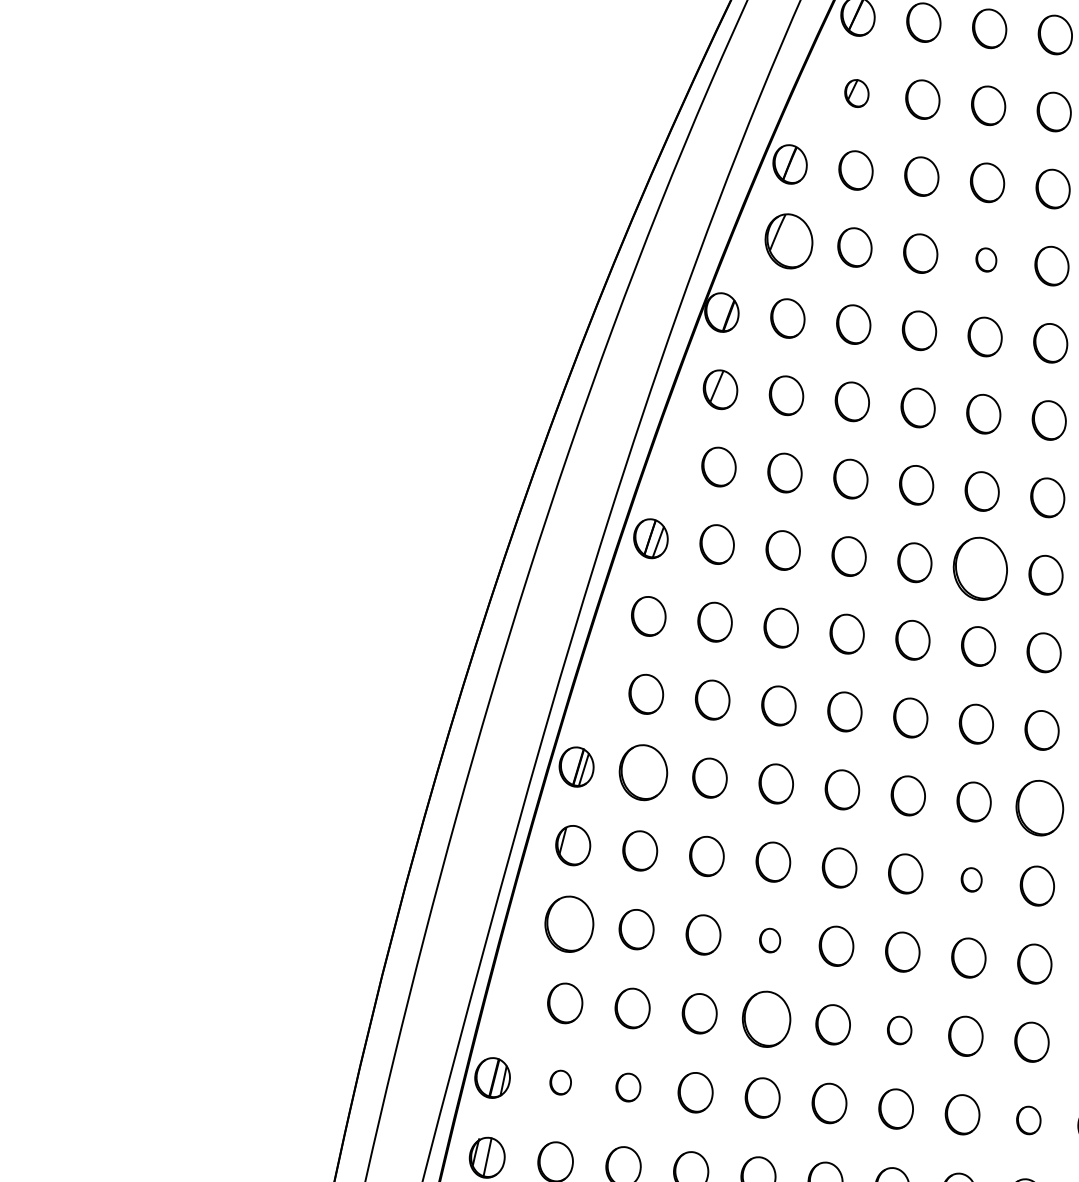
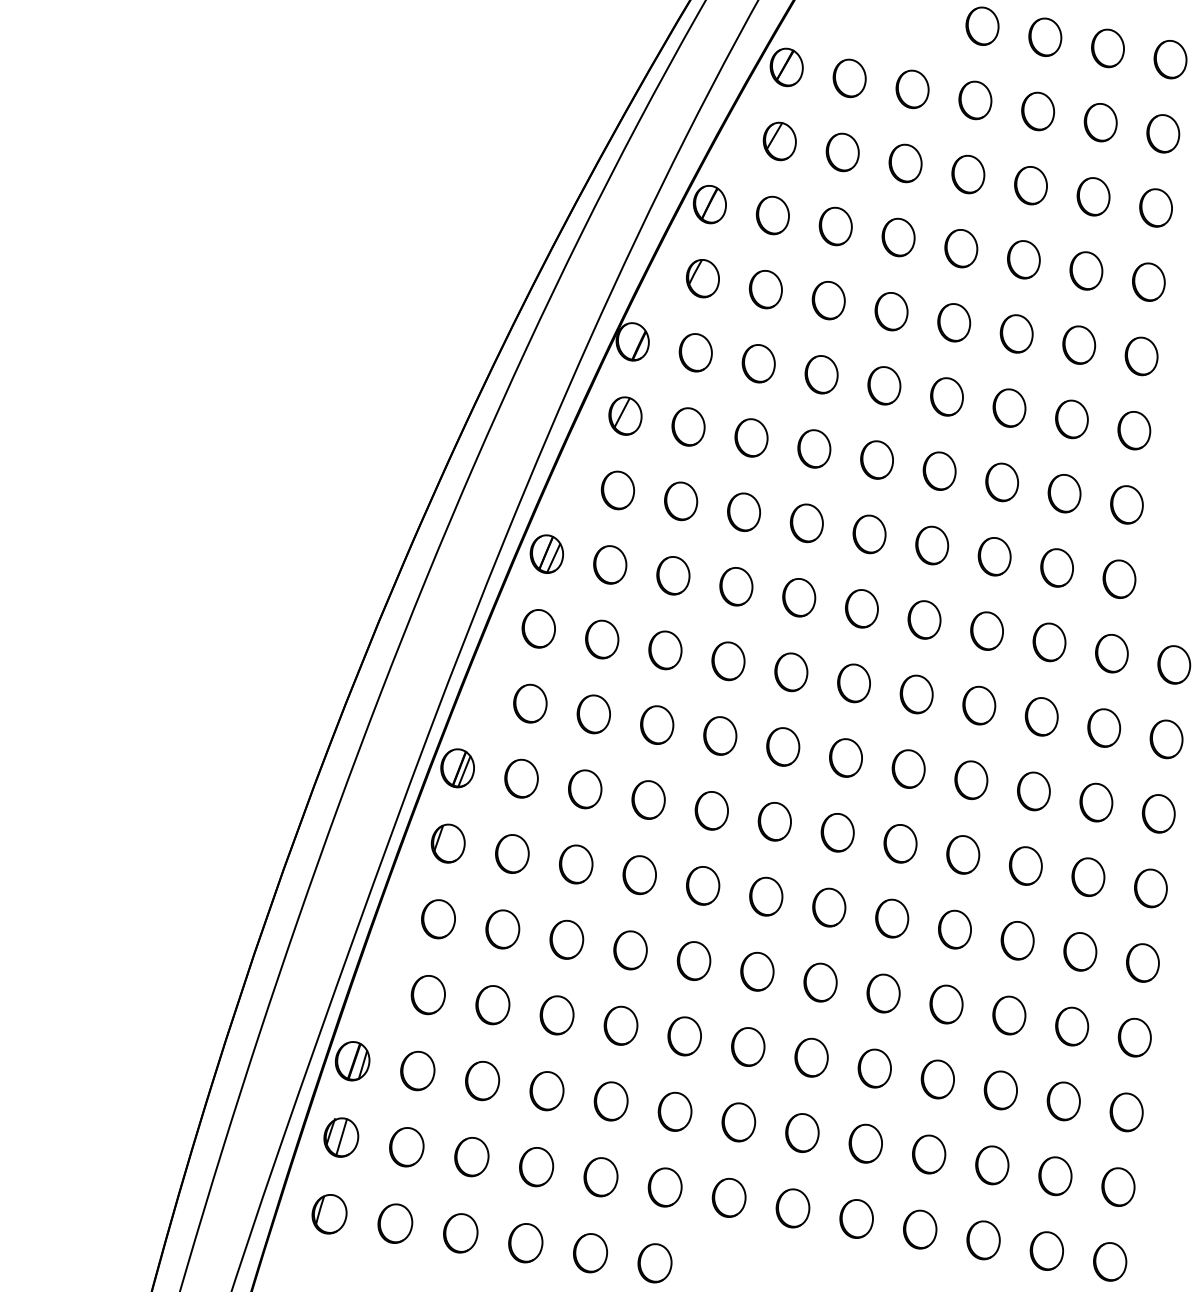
part: (856, 93) -> (779, 141), size x1.43
part: (788, 241) -> (702, 278), size x0.71
part: (986, 259) -> (891, 311), size x1.67
part: (980, 568) -> (861, 608), size x0.62
part: (643, 772) -> (521, 778), size x0.71
part: (1039, 807) -> (900, 843), size x0.71
part: (971, 879) -> (829, 907), size x1.67
part: (569, 924) -> (438, 919), size x0.71
part: (770, 940) -> (630, 950), size x1.67
part: (765, 1018) -> (620, 1025), size x0.71
part: (899, 1029) -> (748, 1046), size x1.43
part: (560, 1082) -> (417, 1070), size x1.67
part: (628, 1087) -> (482, 1080), size x1.43
part: (1028, 1120) -> (865, 1143), size x1.43

